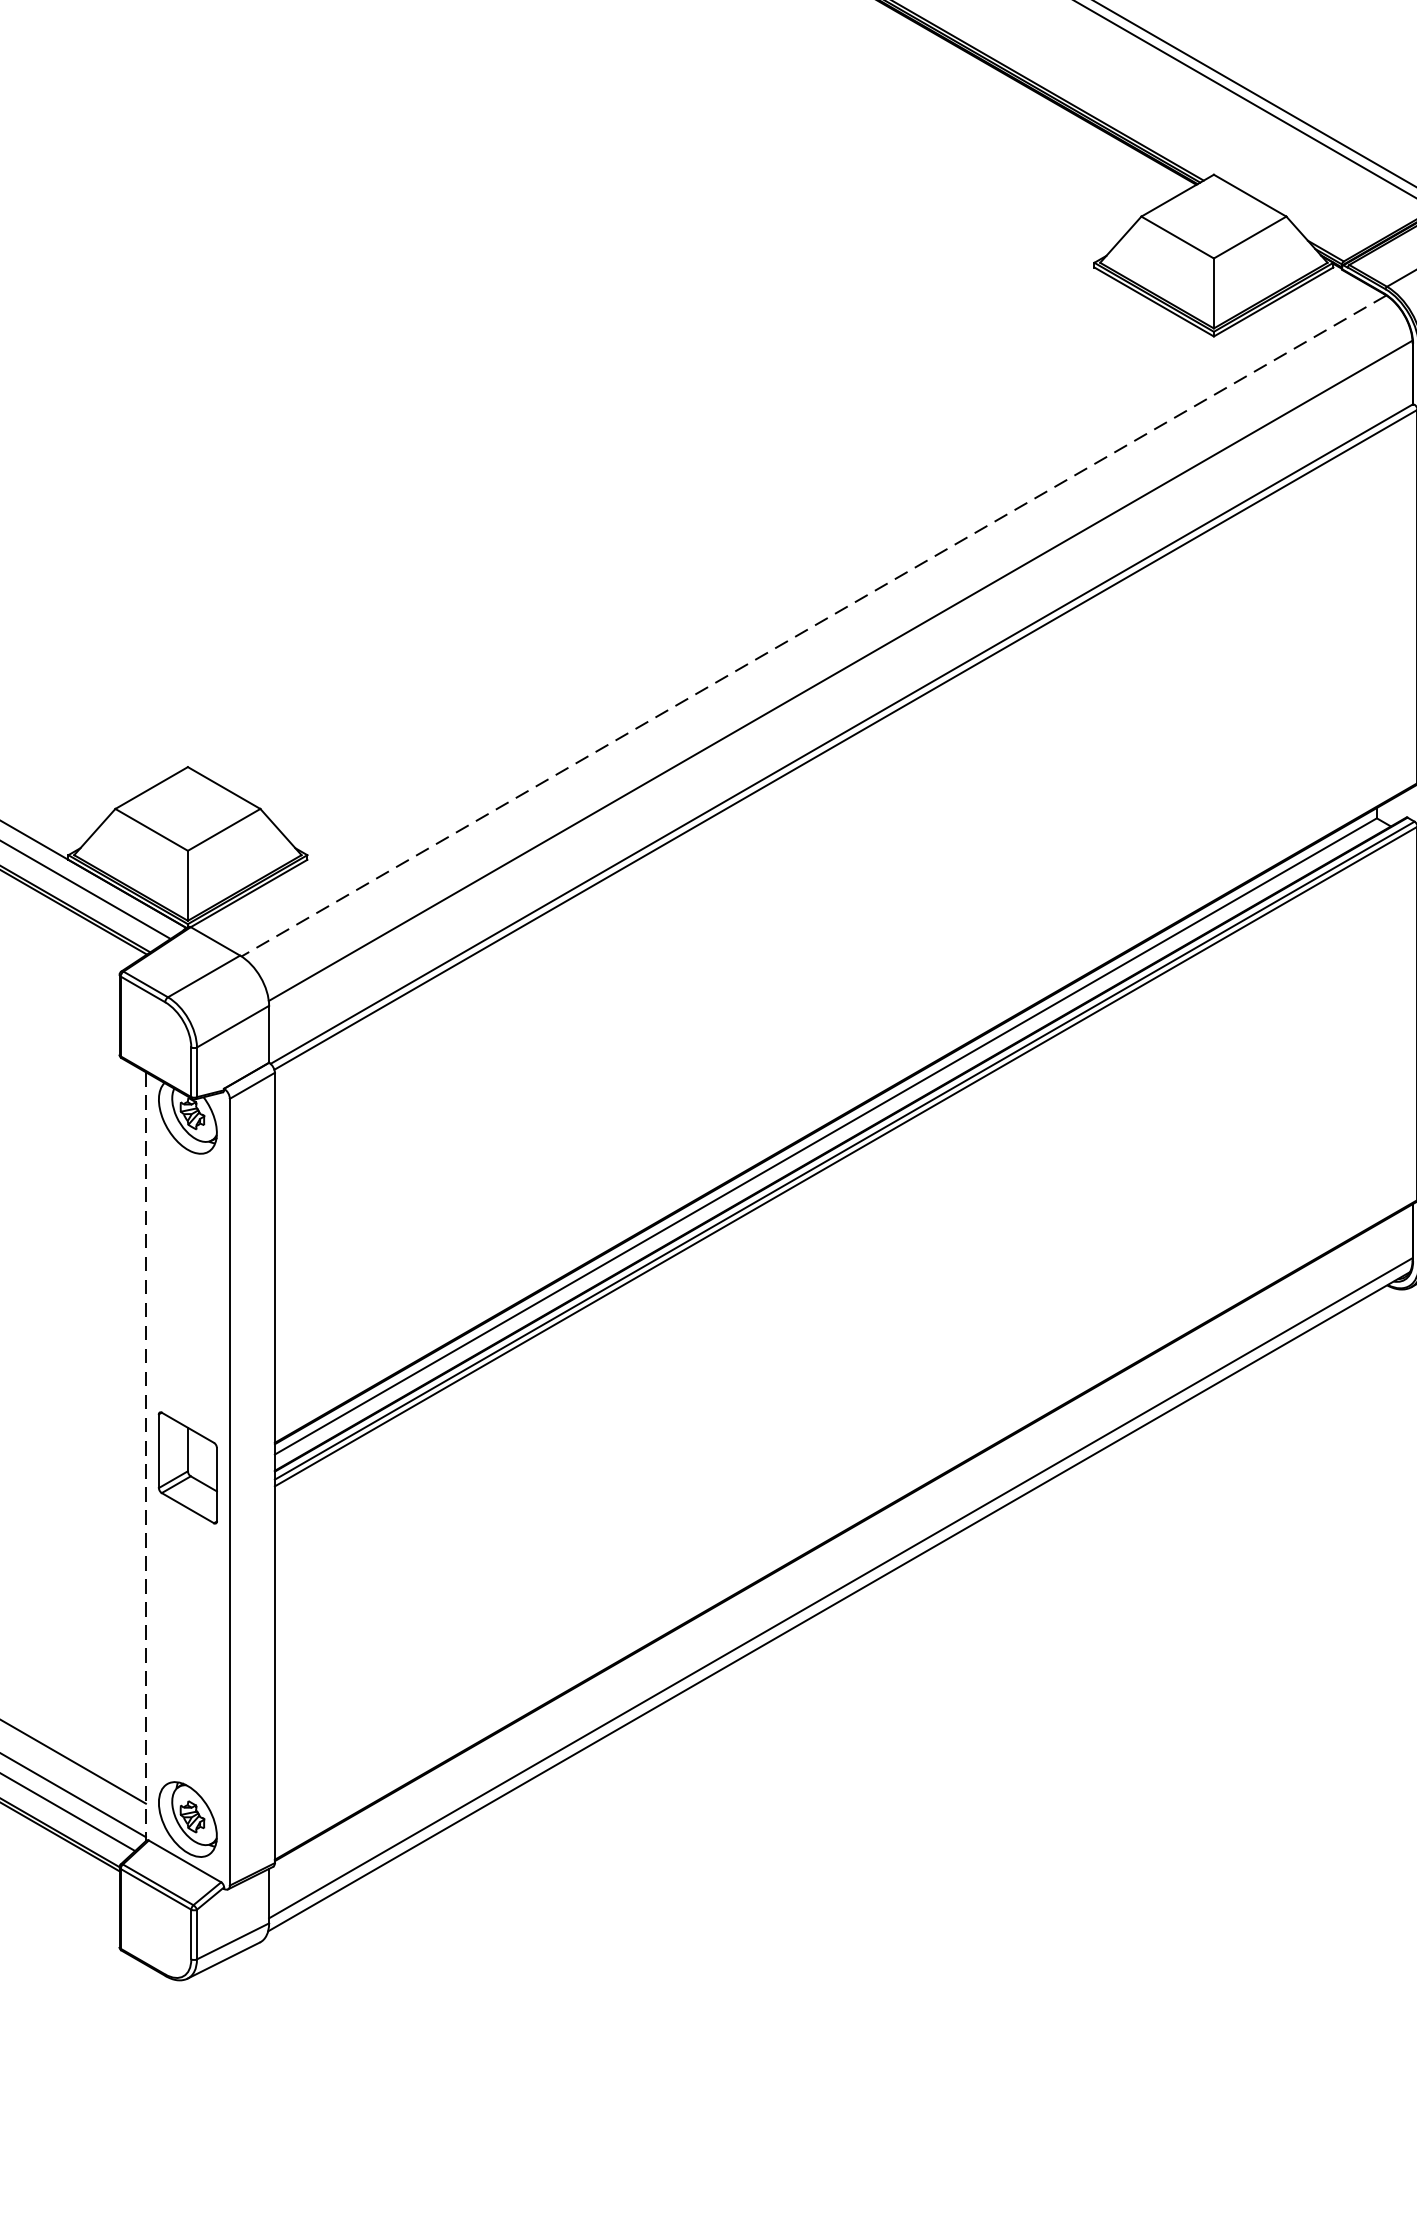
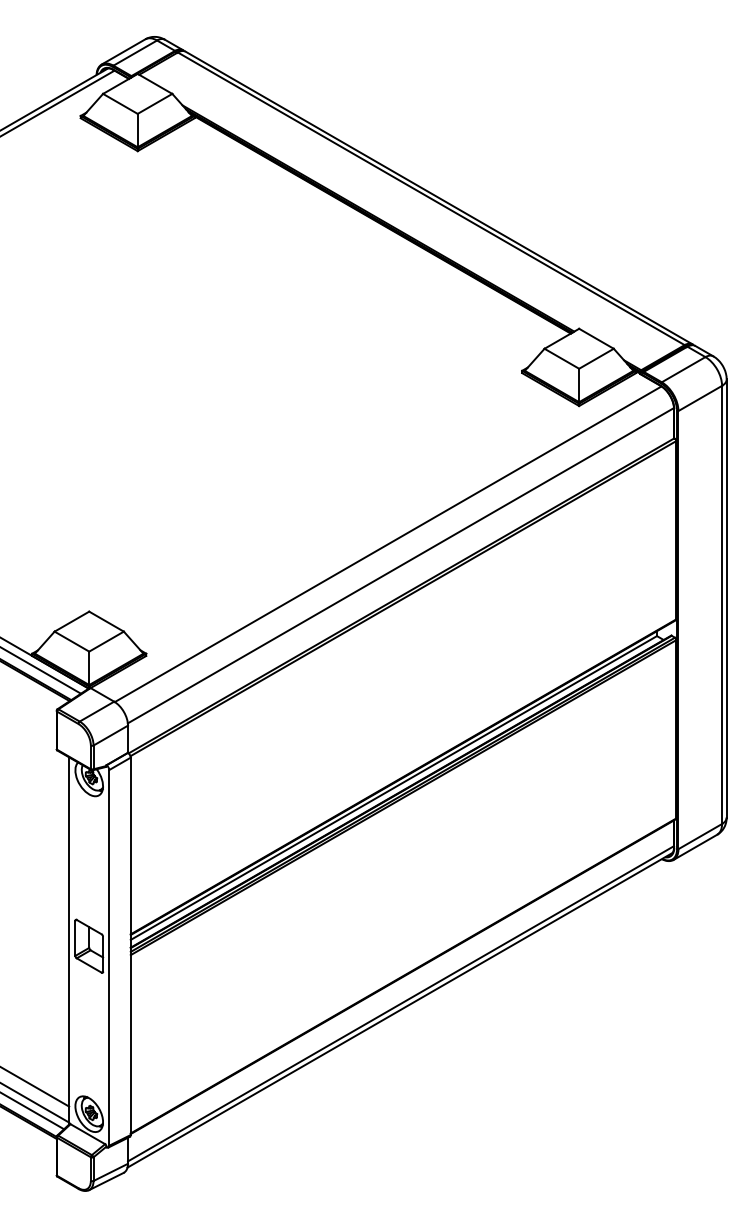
line: (814, 626) -> (388, 544), dashed -> solid
line: (146, 1455) -> (69, 940), dashed -> solid

